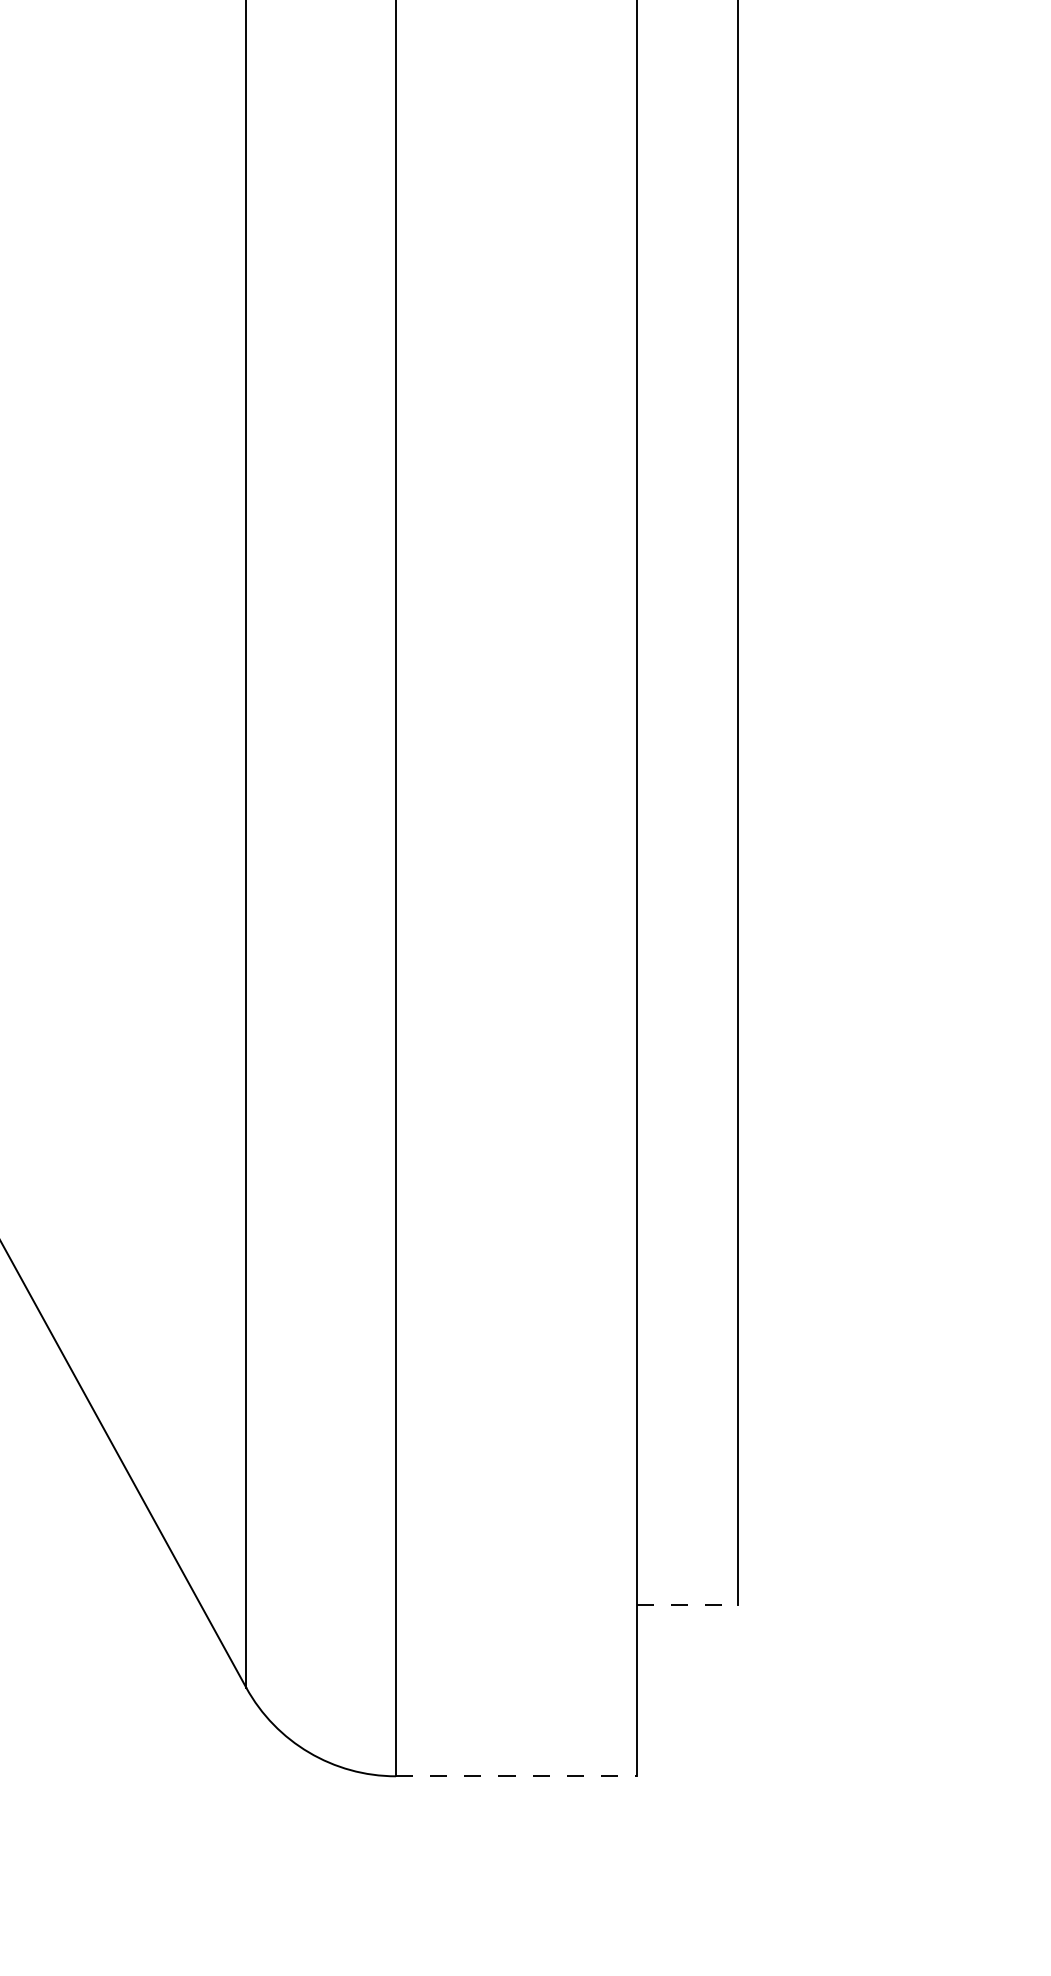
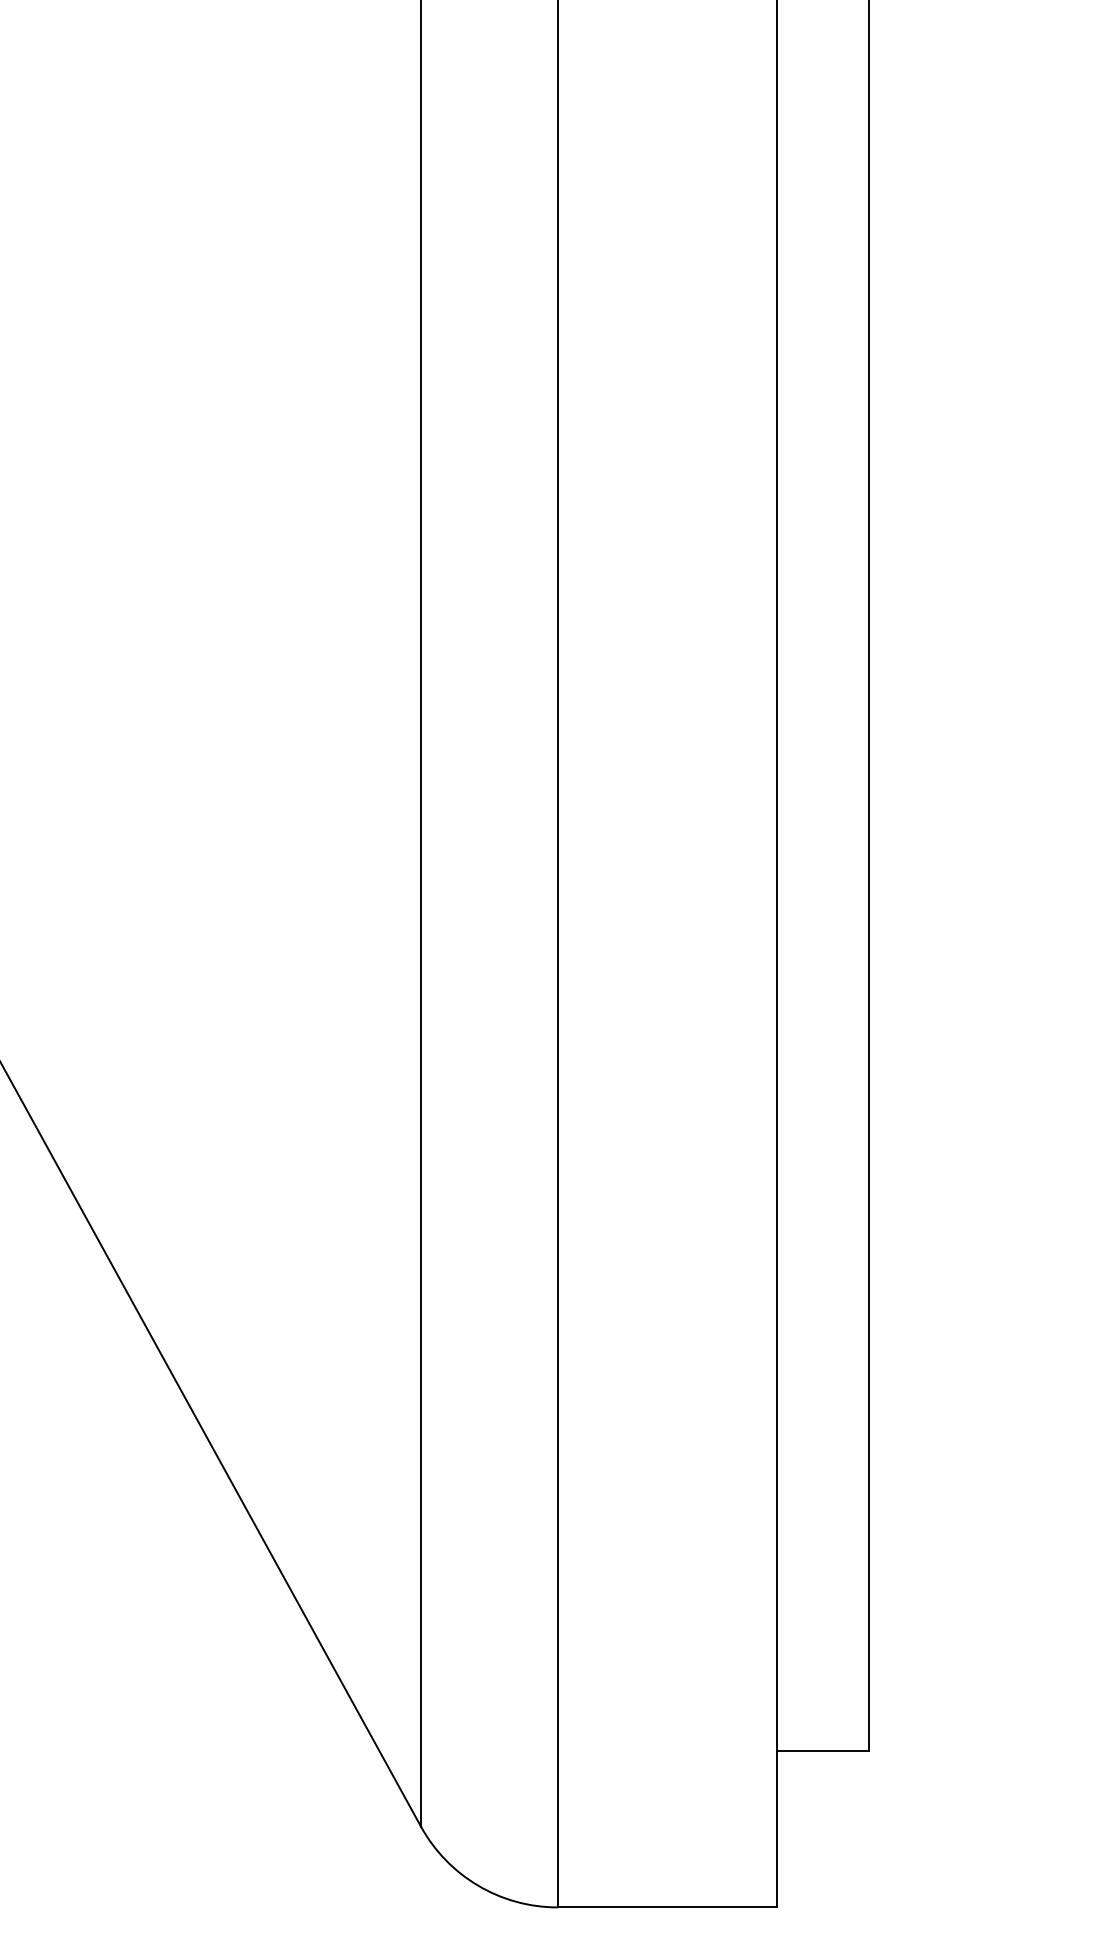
line: (687, 1605) -> (823, 1751), dashed -> solid
line: (516, 1776) -> (667, 1907), dashed -> solid

